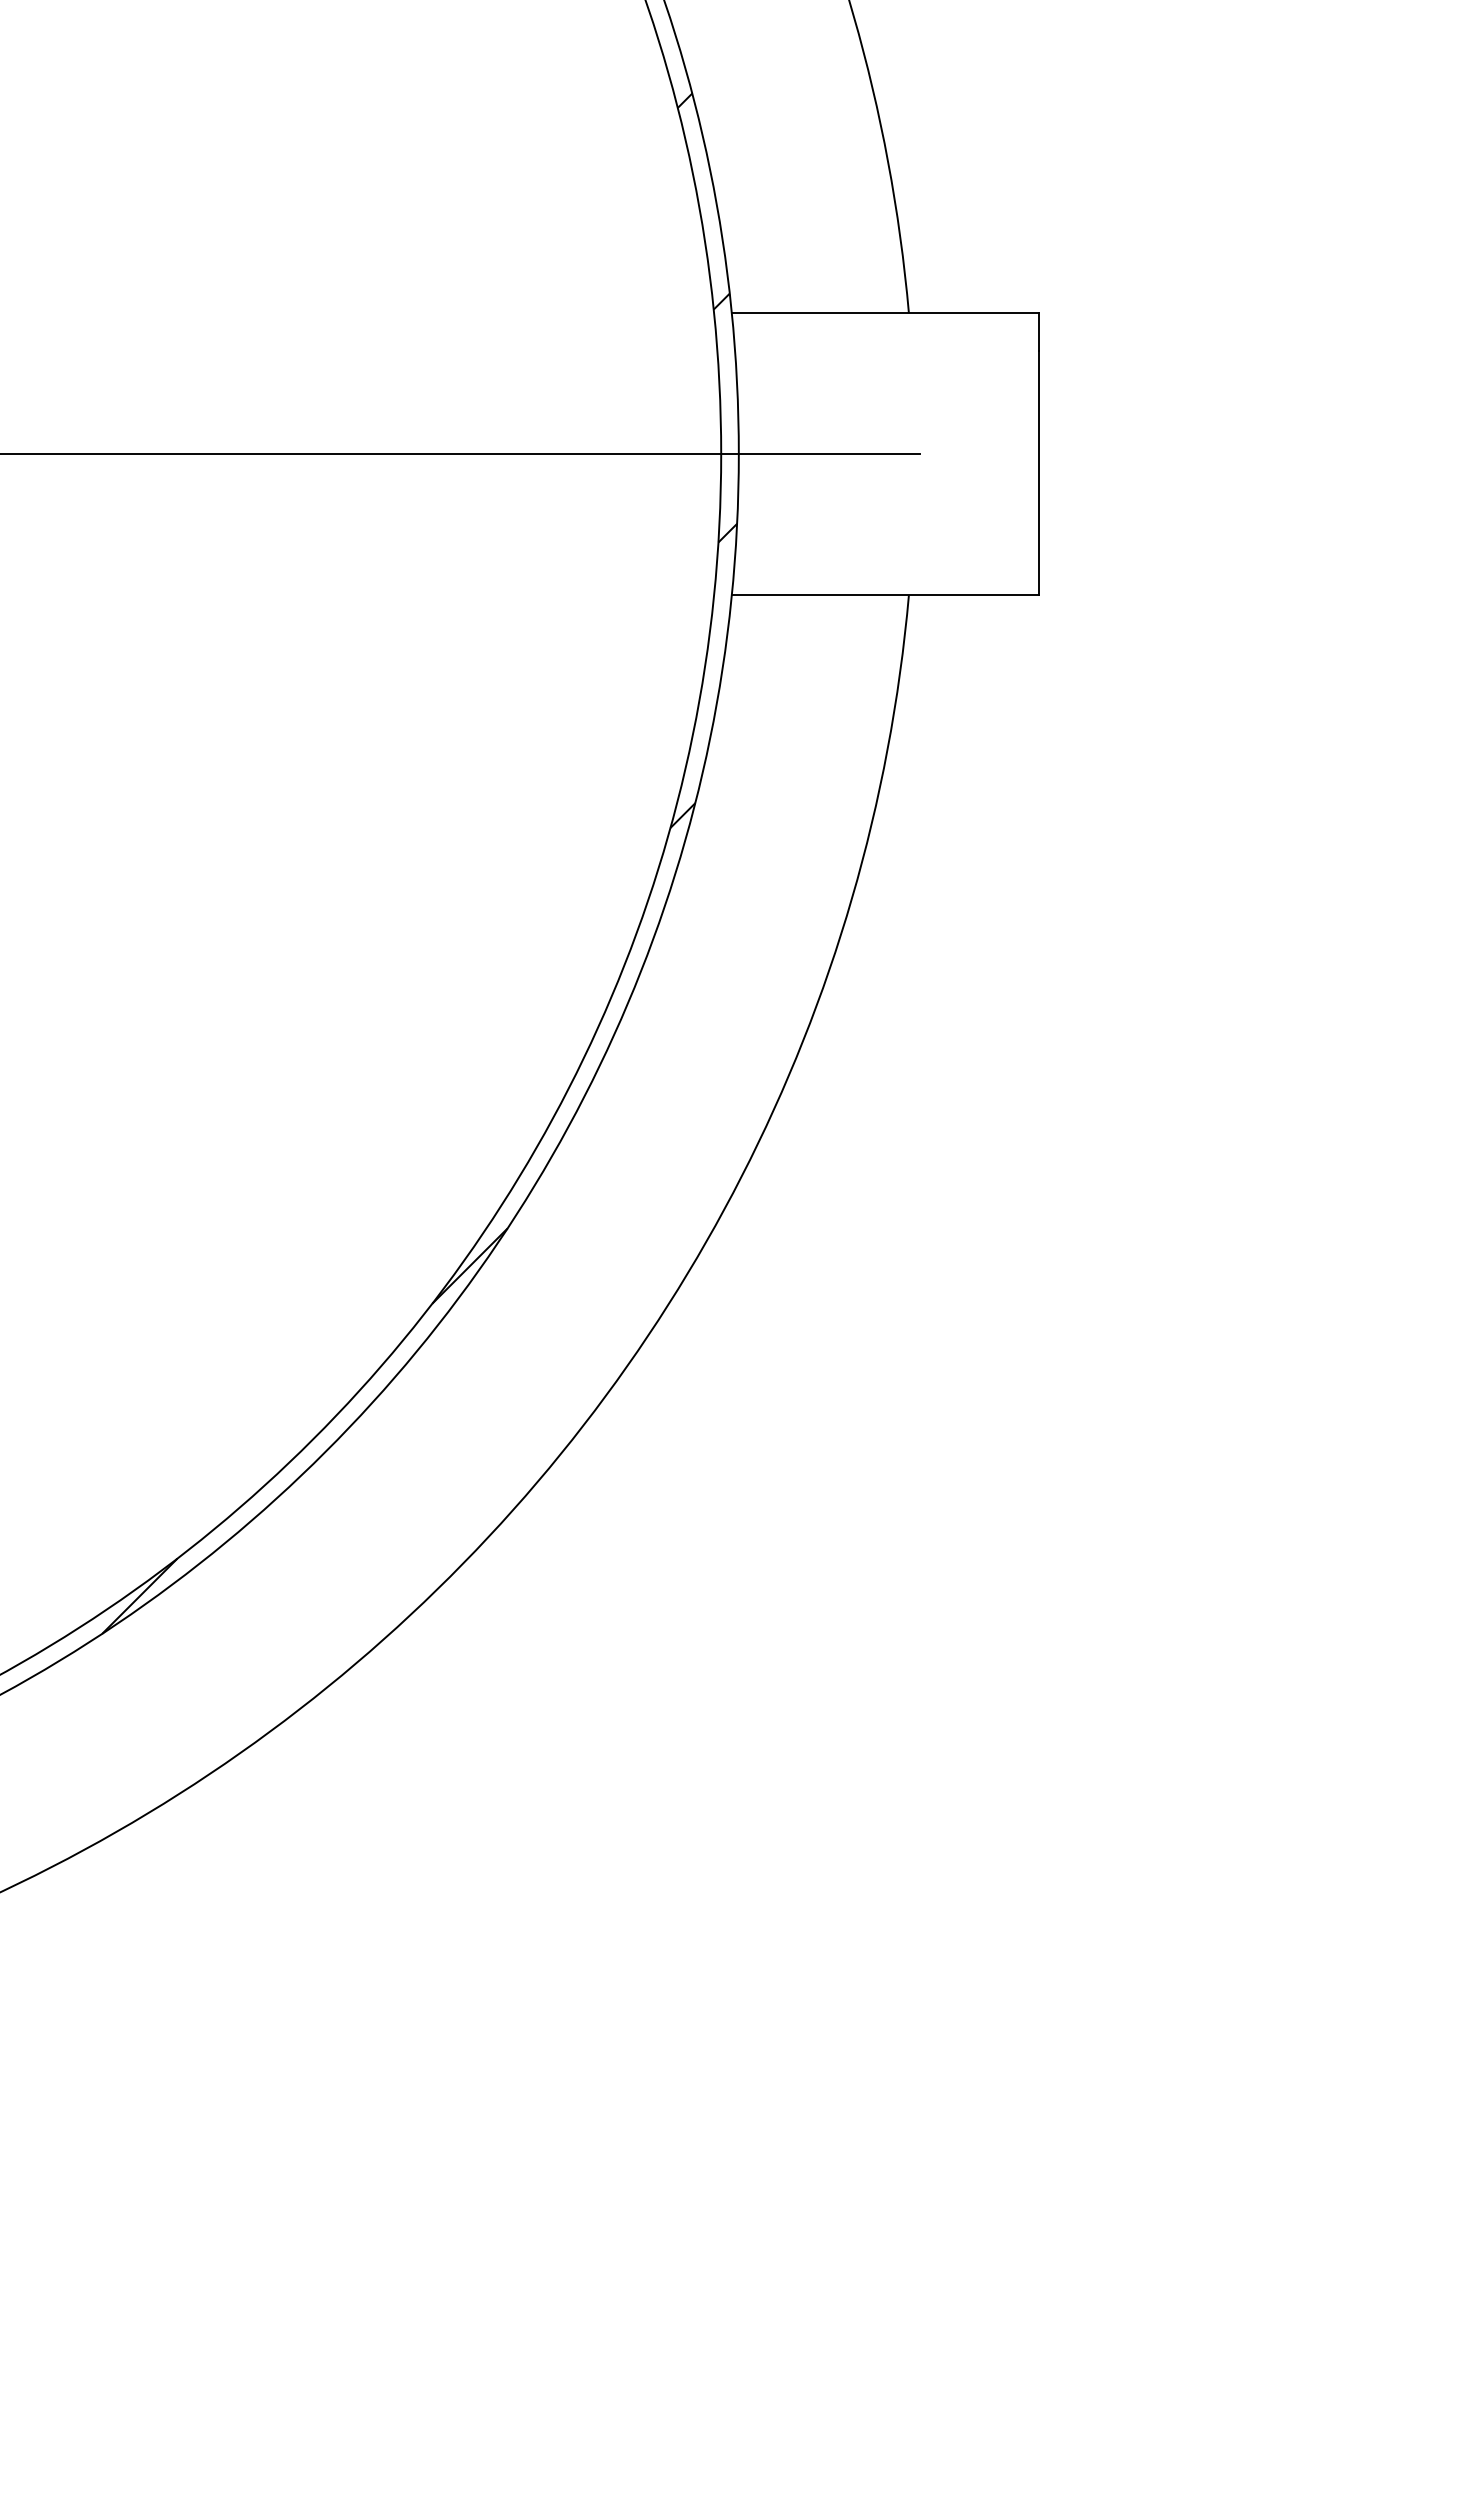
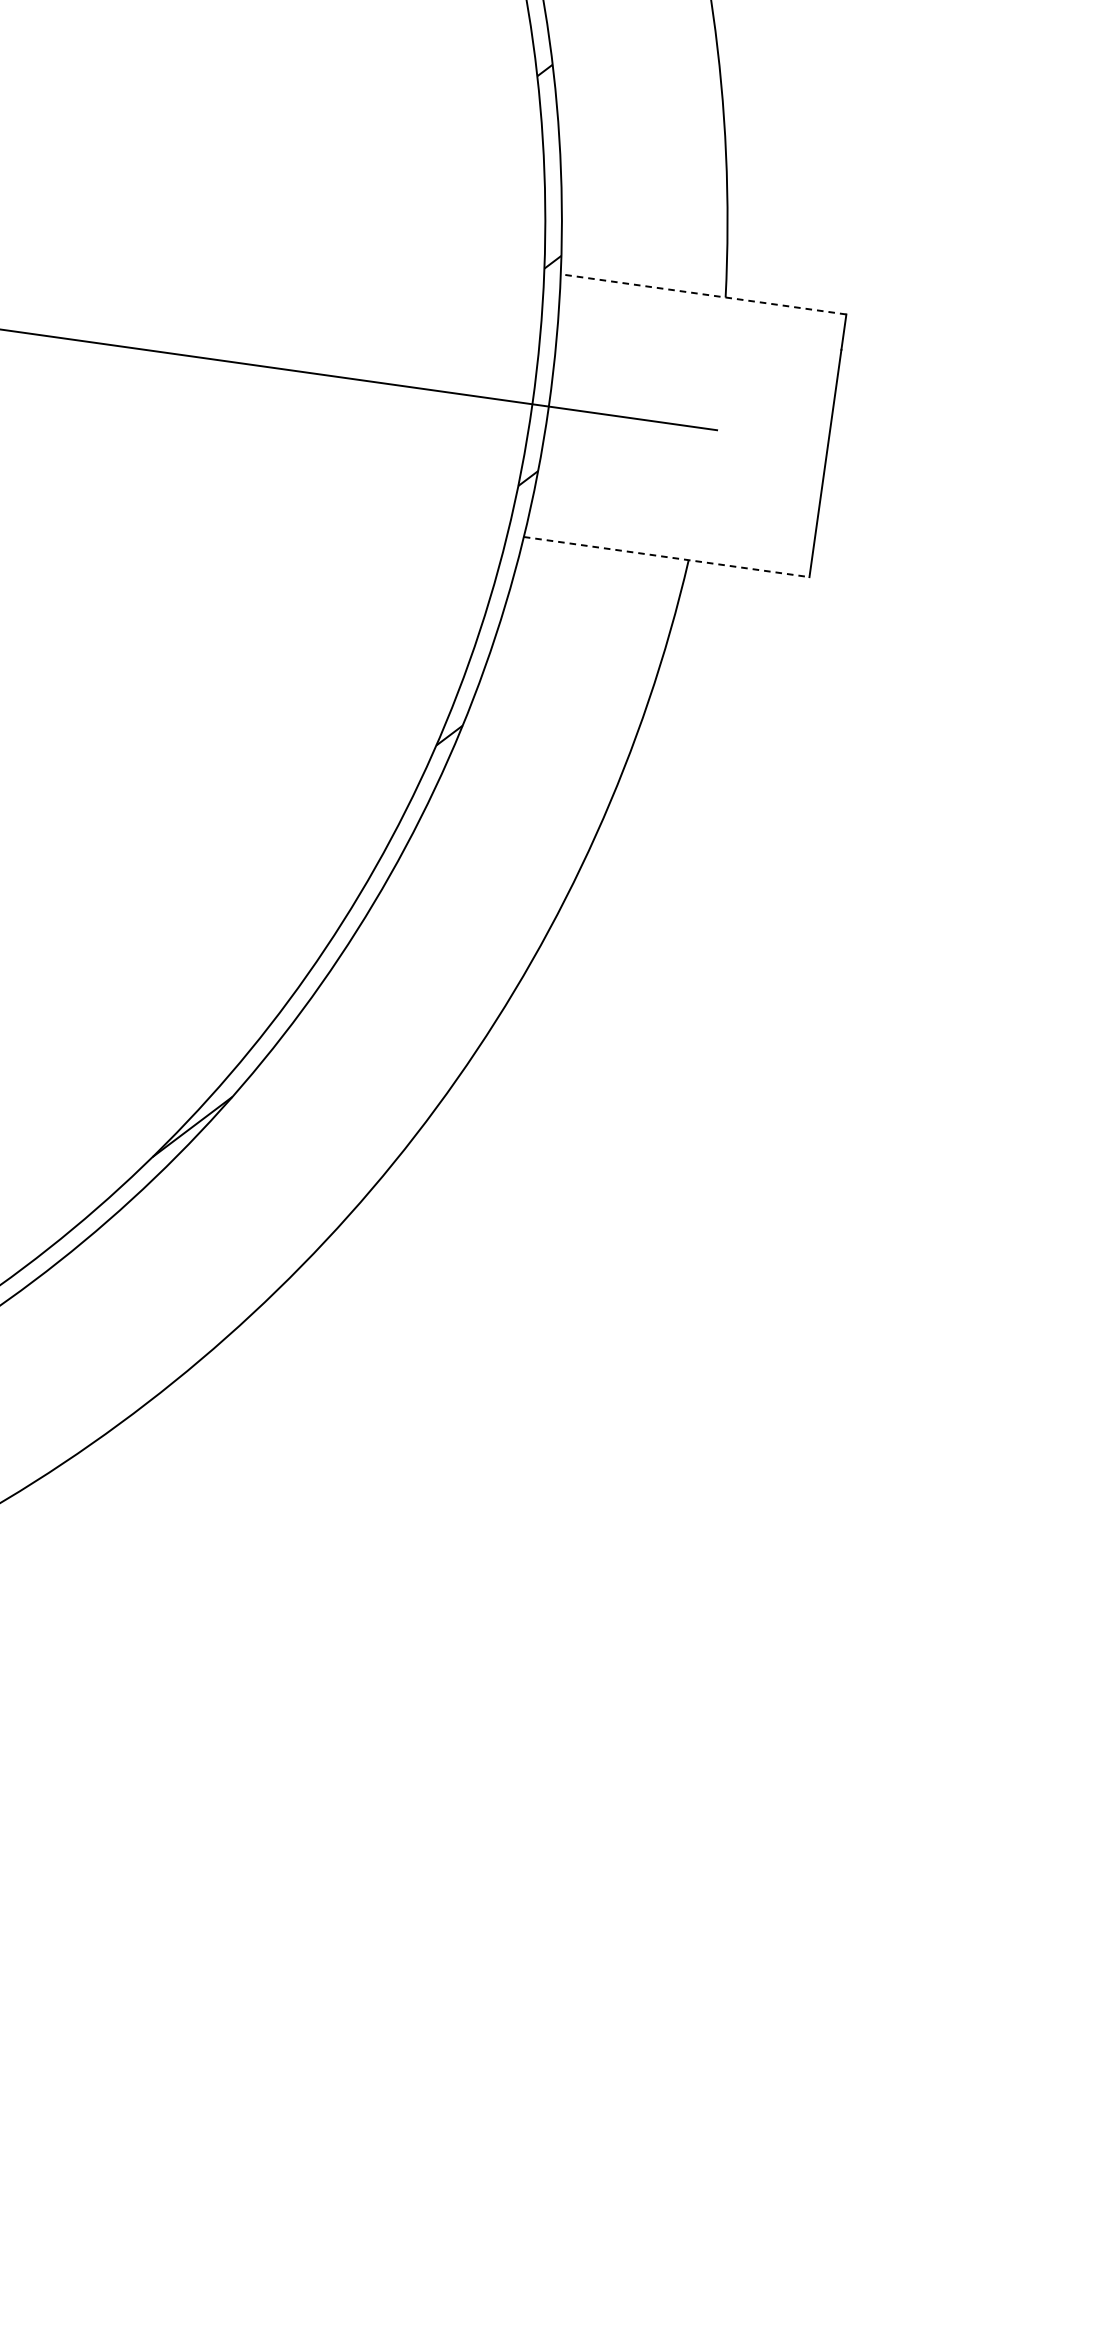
line: (884, 313) -> (702, 294), solid -> dashed
line: (885, 595) -> (666, 557), solid -> dashed

